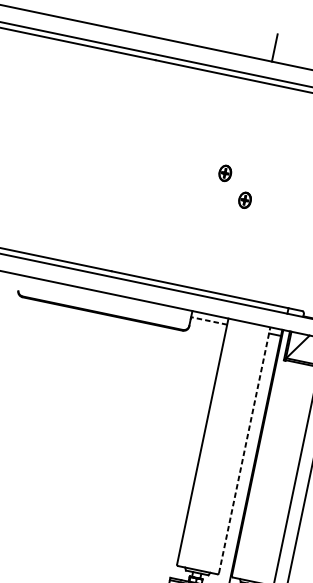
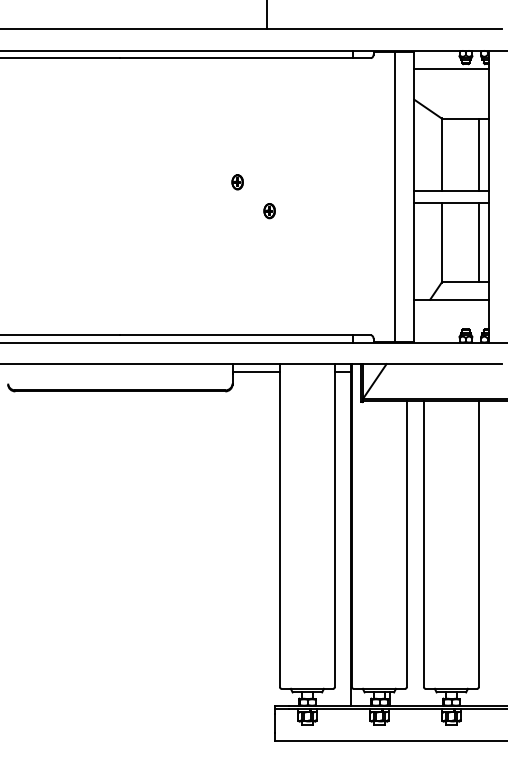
part: (225, 173) -> (237, 182), size x0.71
part: (244, 200) -> (269, 211), size x0.71
line: (209, 321) -> (256, 372), dashed -> solid
line: (244, 450) -> (334, 525), dashed -> solid

